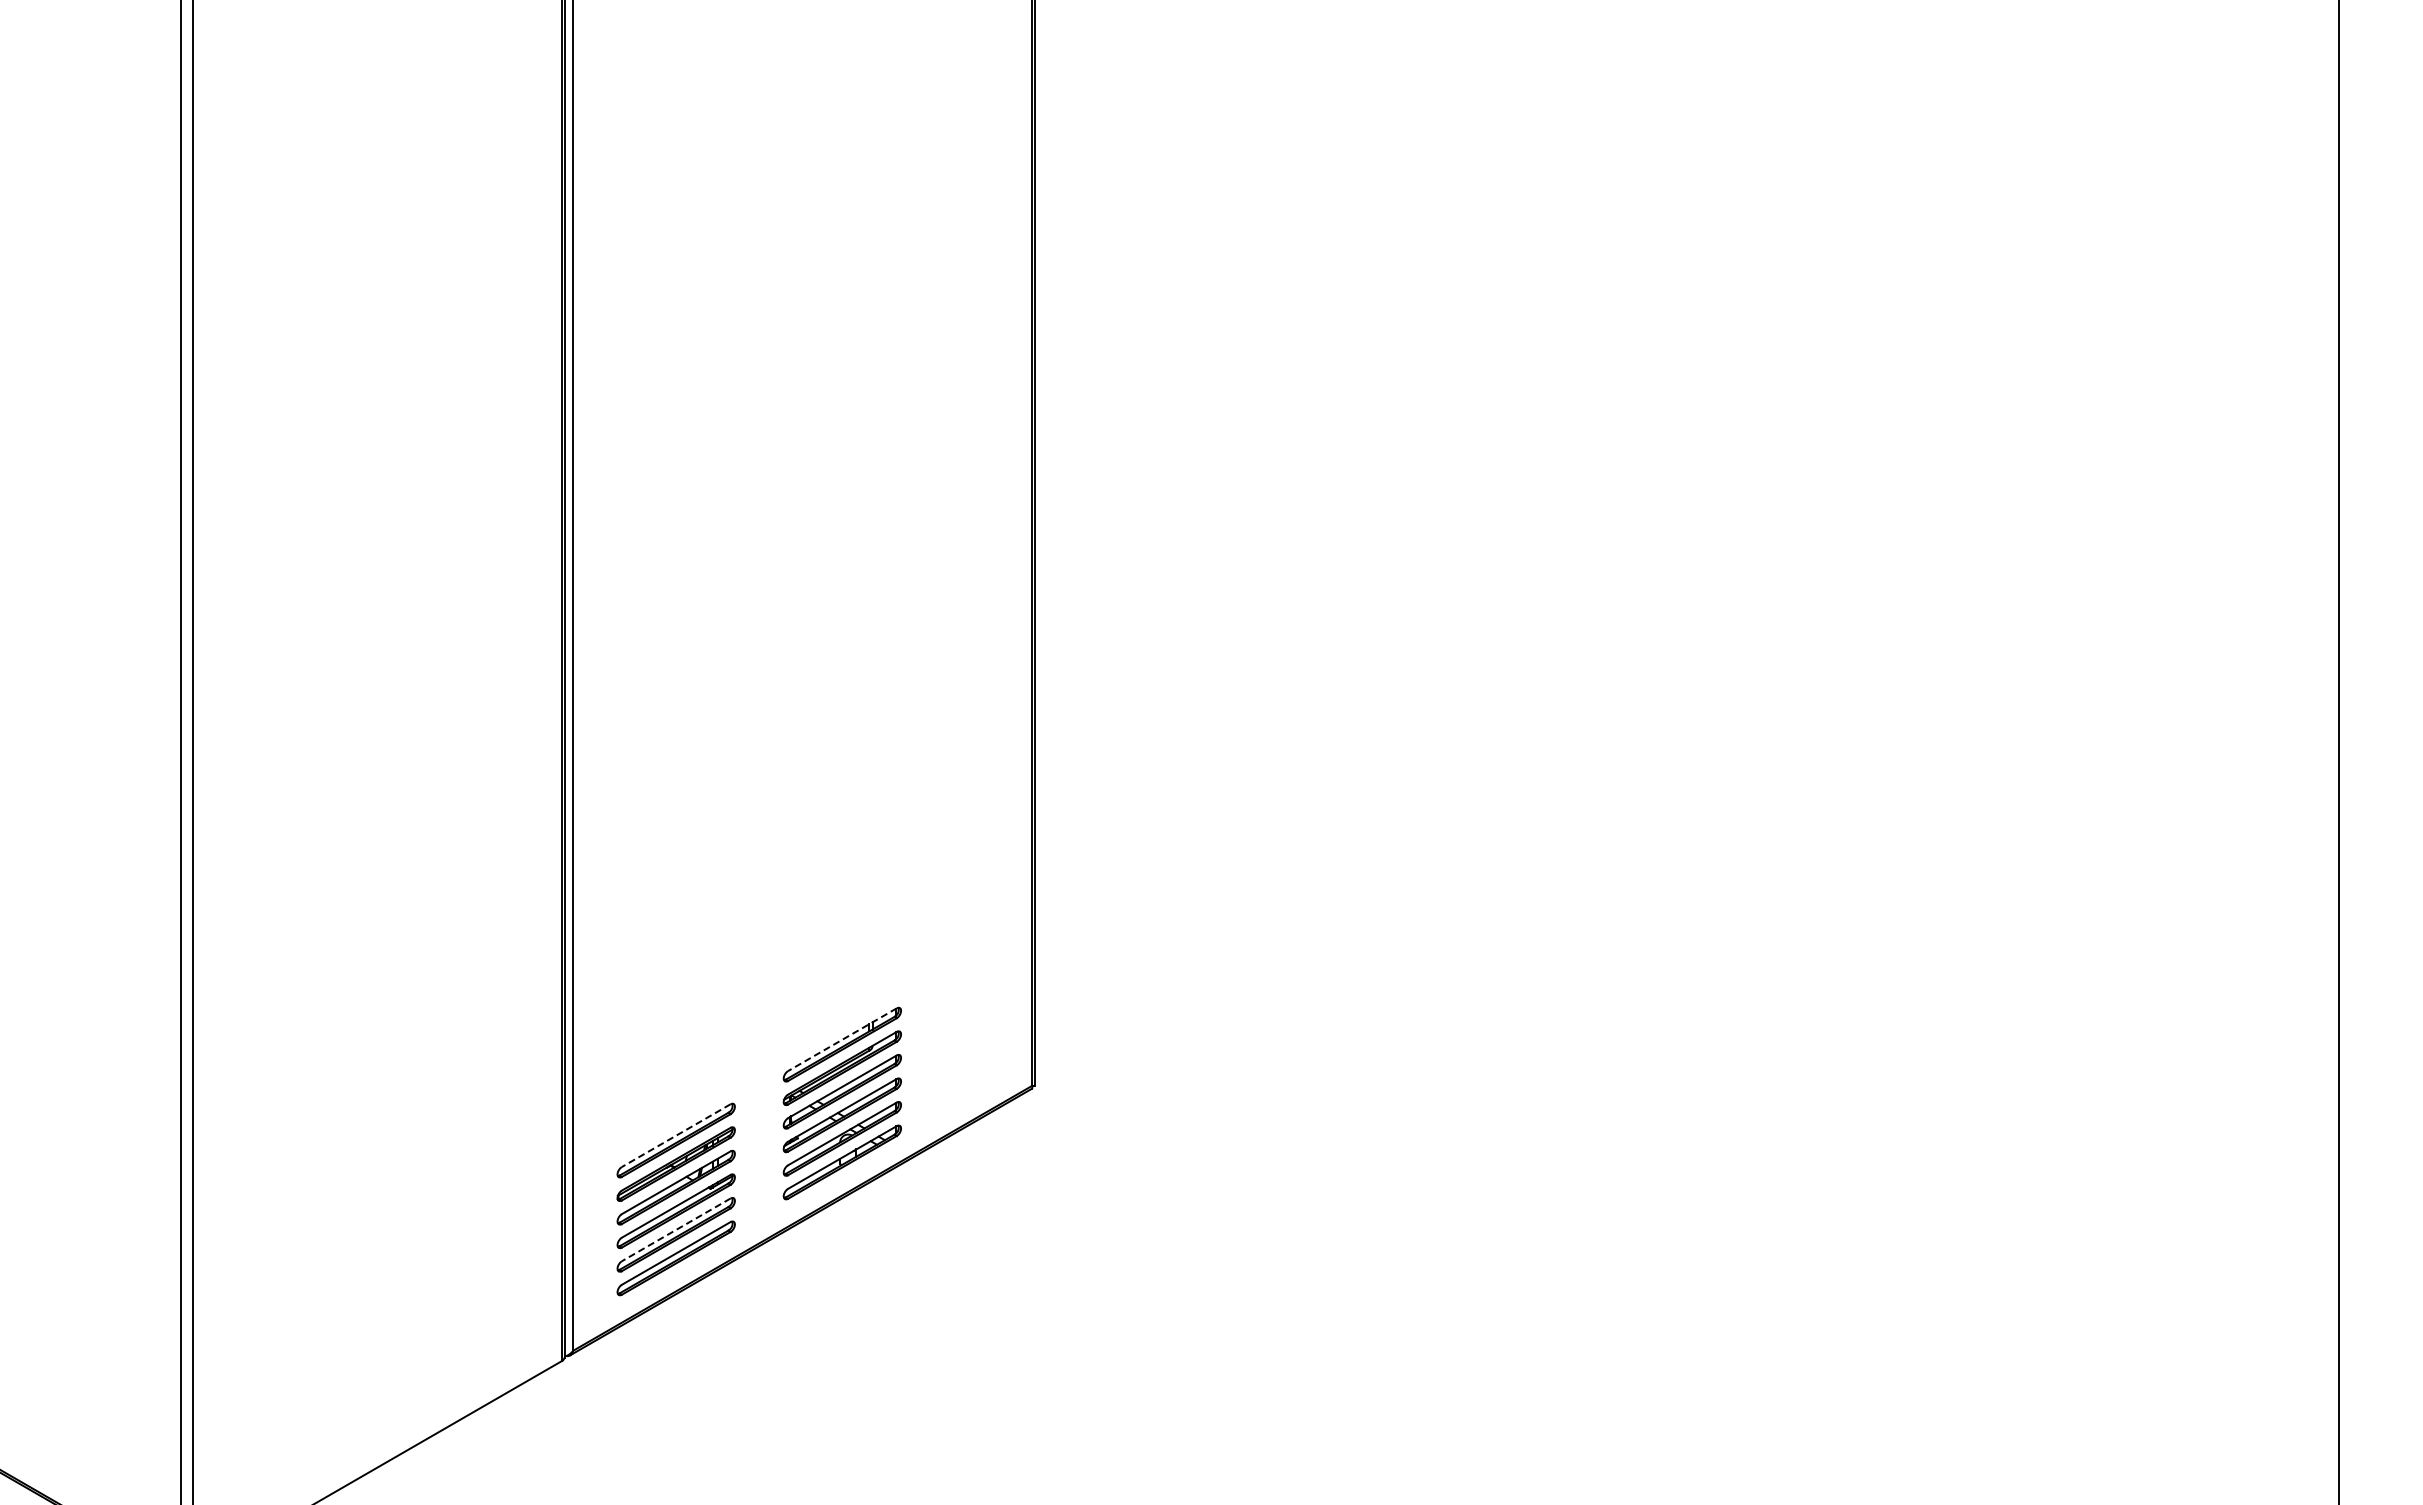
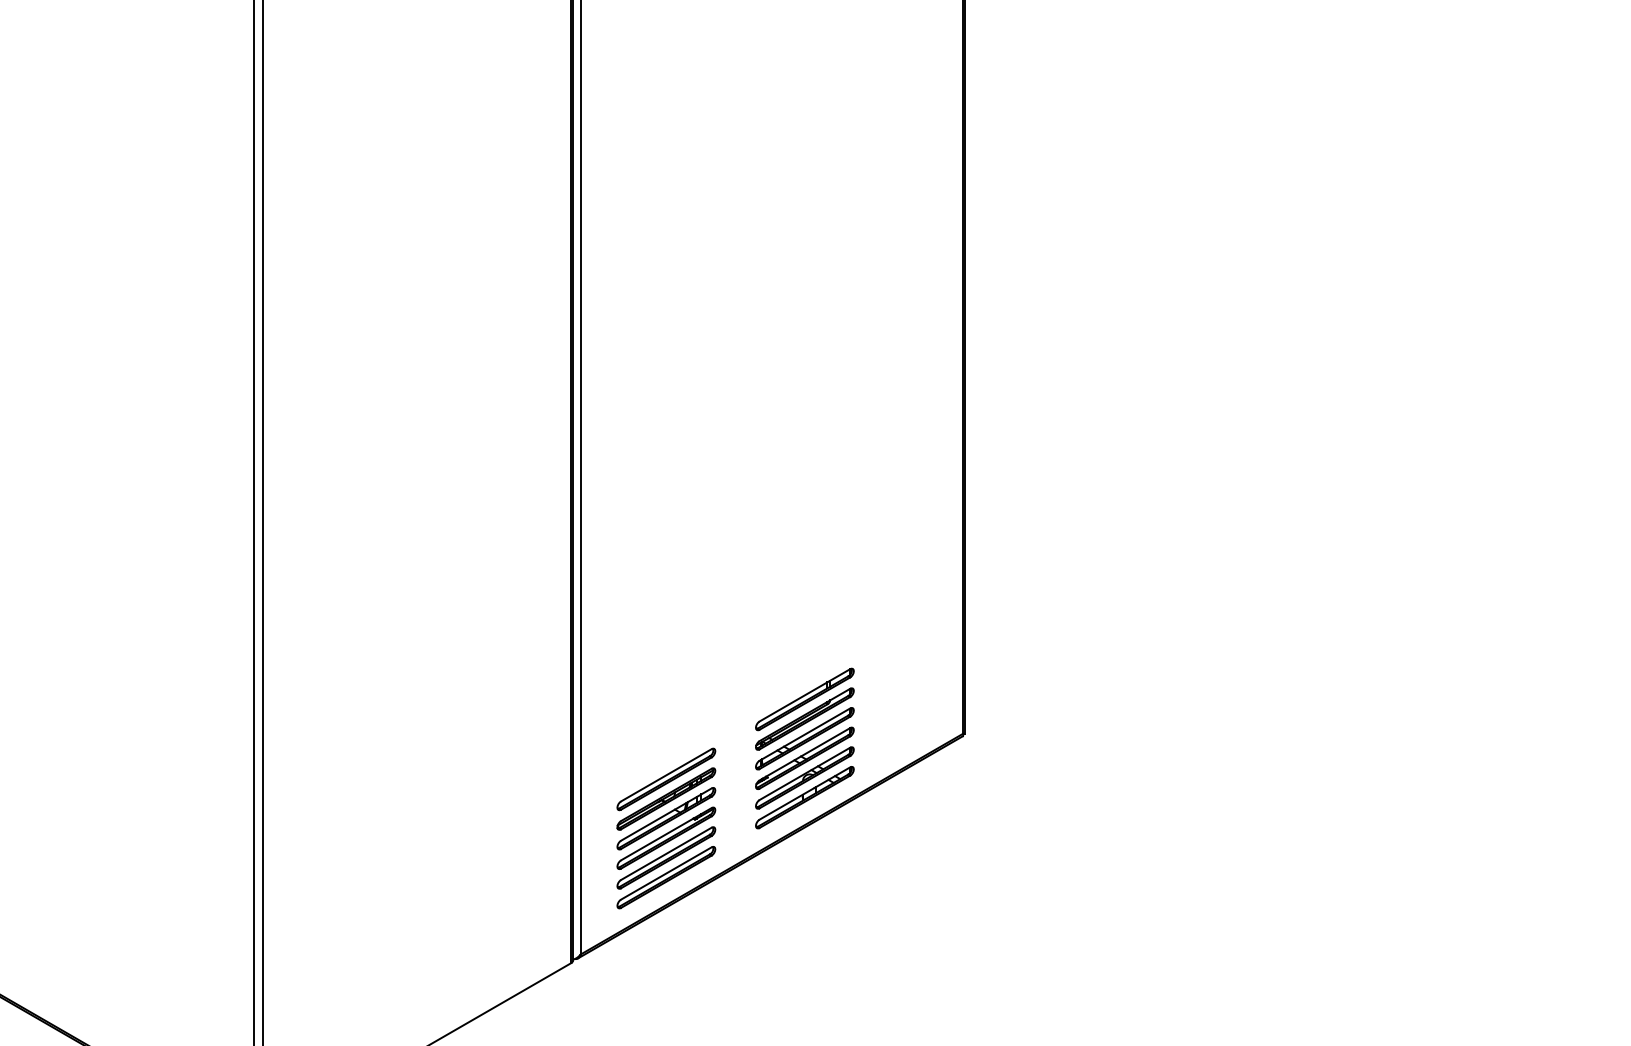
line: (842, 1039) -> (804, 695), dashed -> solid
line: (676, 1135) -> (666, 775), dashed -> solid
line: (676, 1229) -> (666, 853), dashed -> solid

